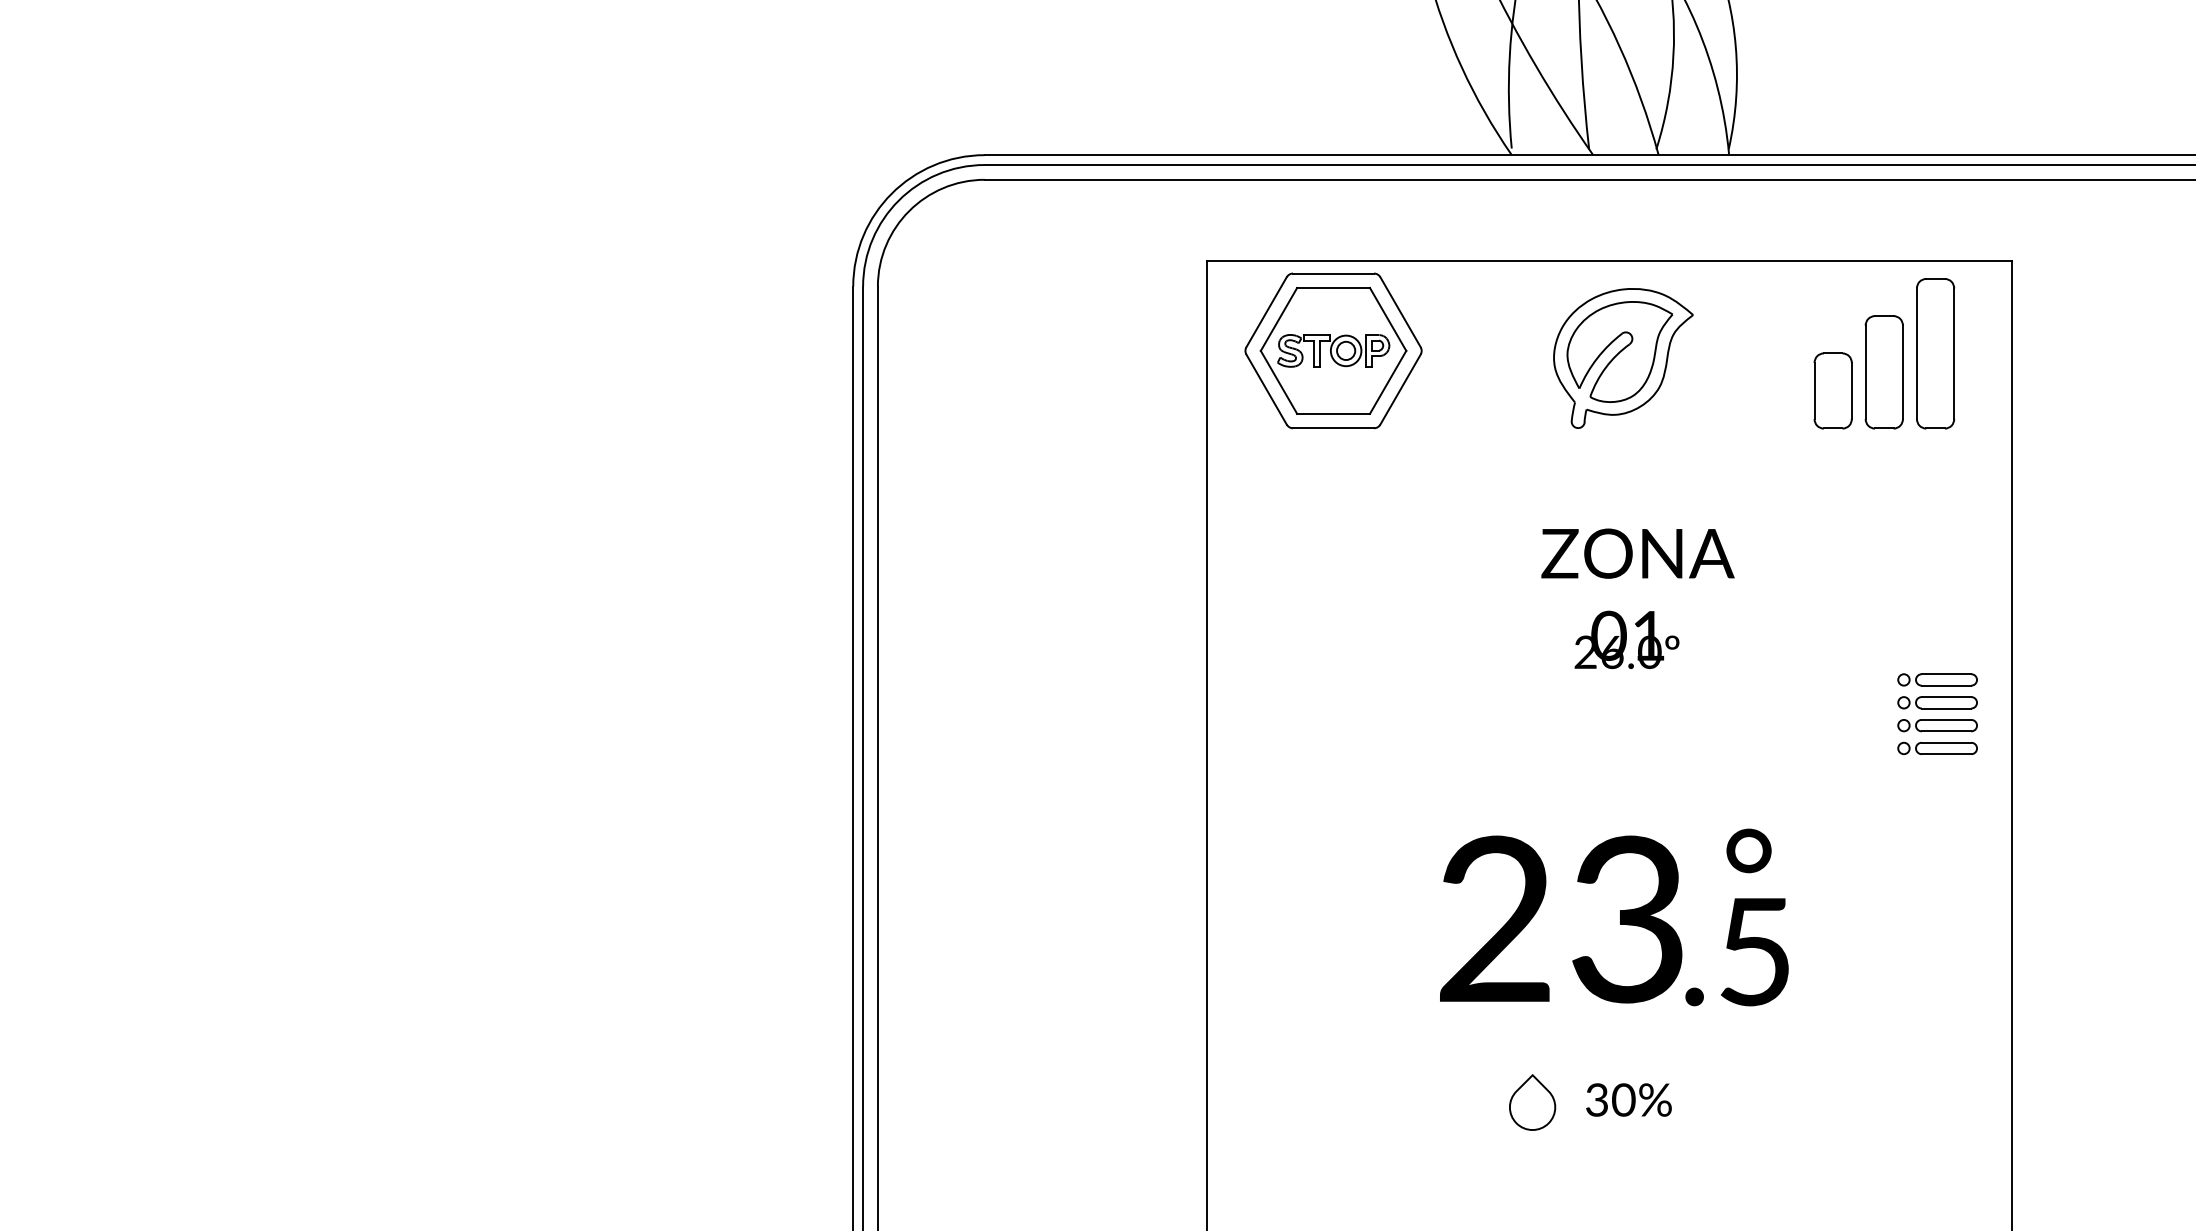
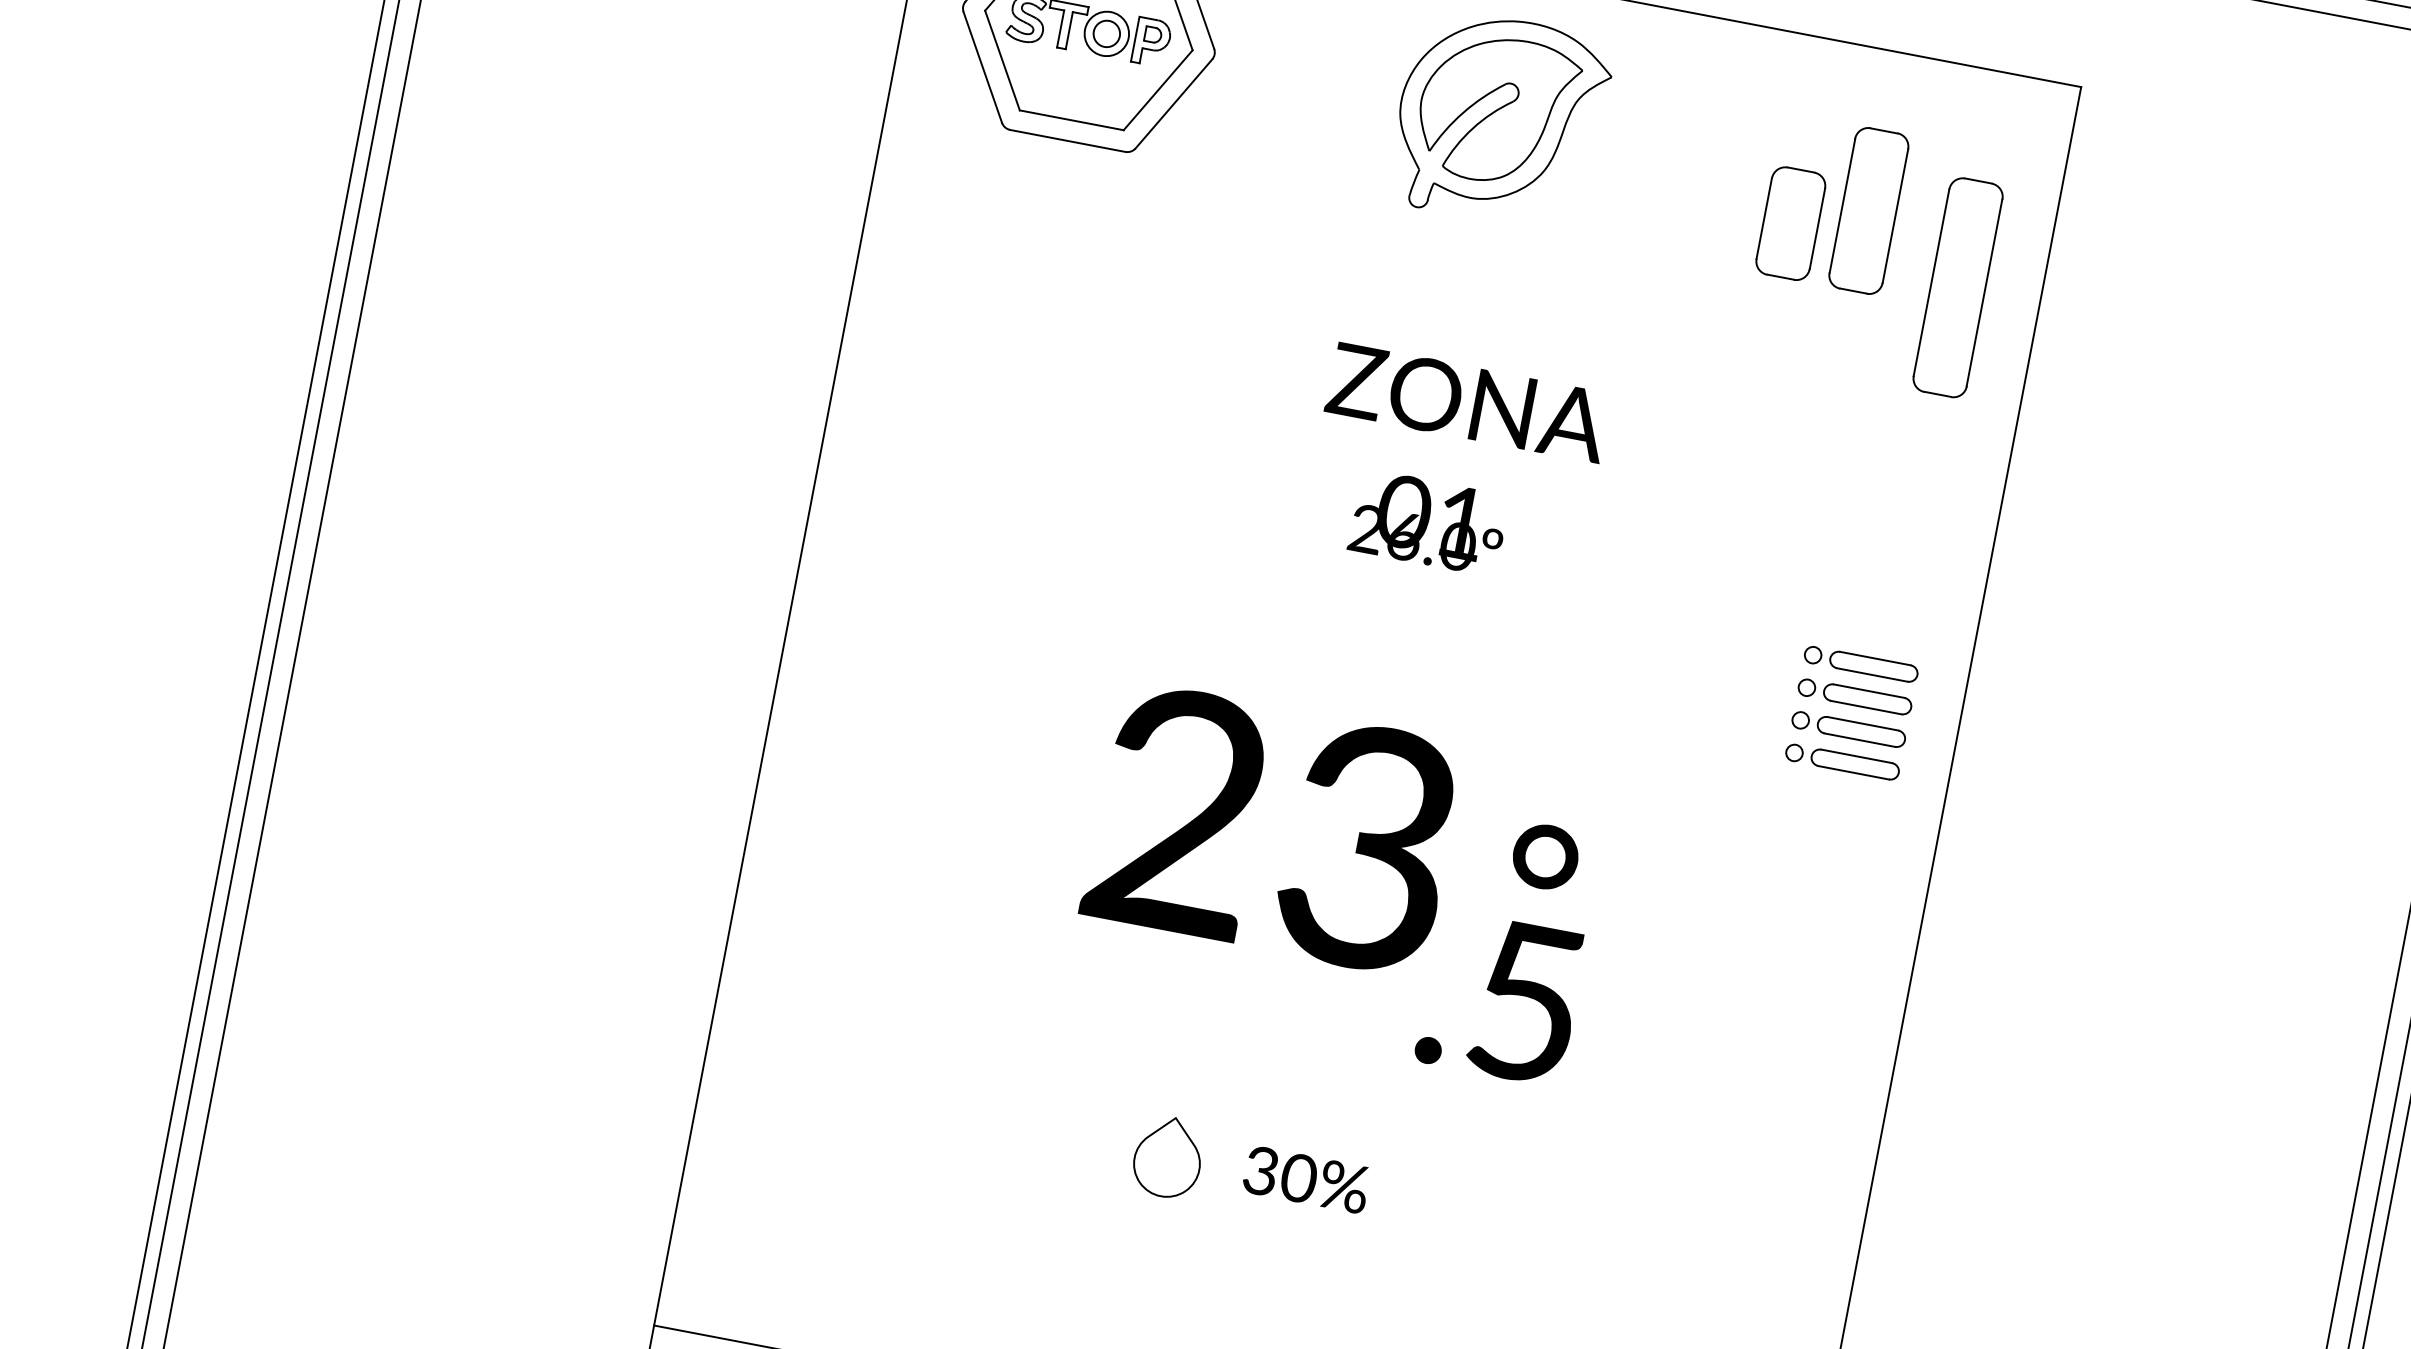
part: (1935, 353) -> (1958, 287), moved
text: (1561, 919) -> (1273, 829), moved

